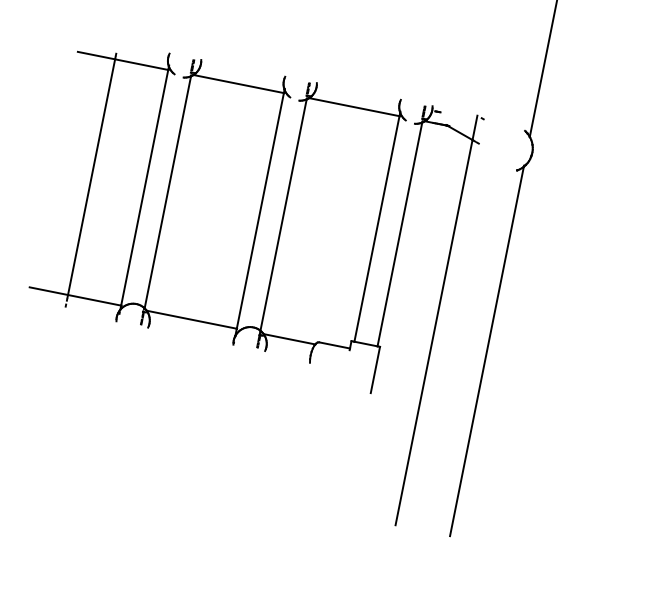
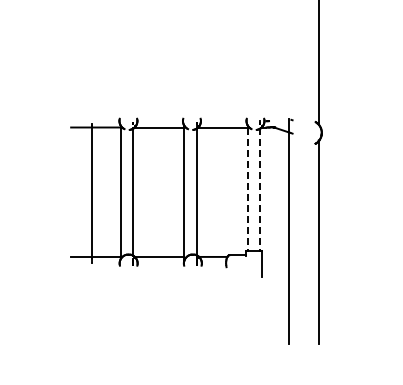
line: (376, 228) -> (247, 189), solid -> dashed
line: (399, 235) -> (260, 190), solid -> dashed

